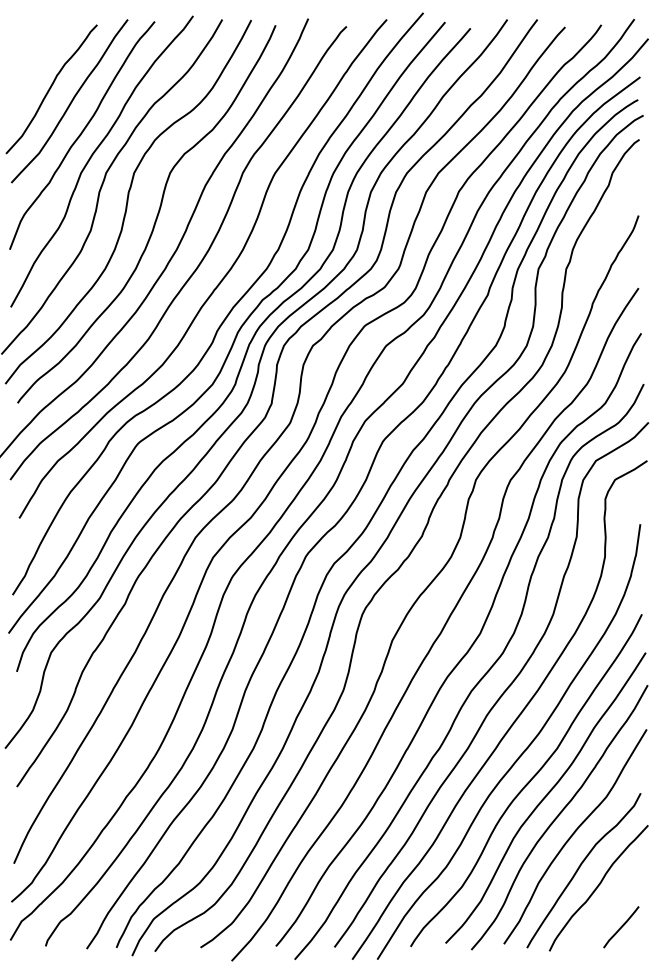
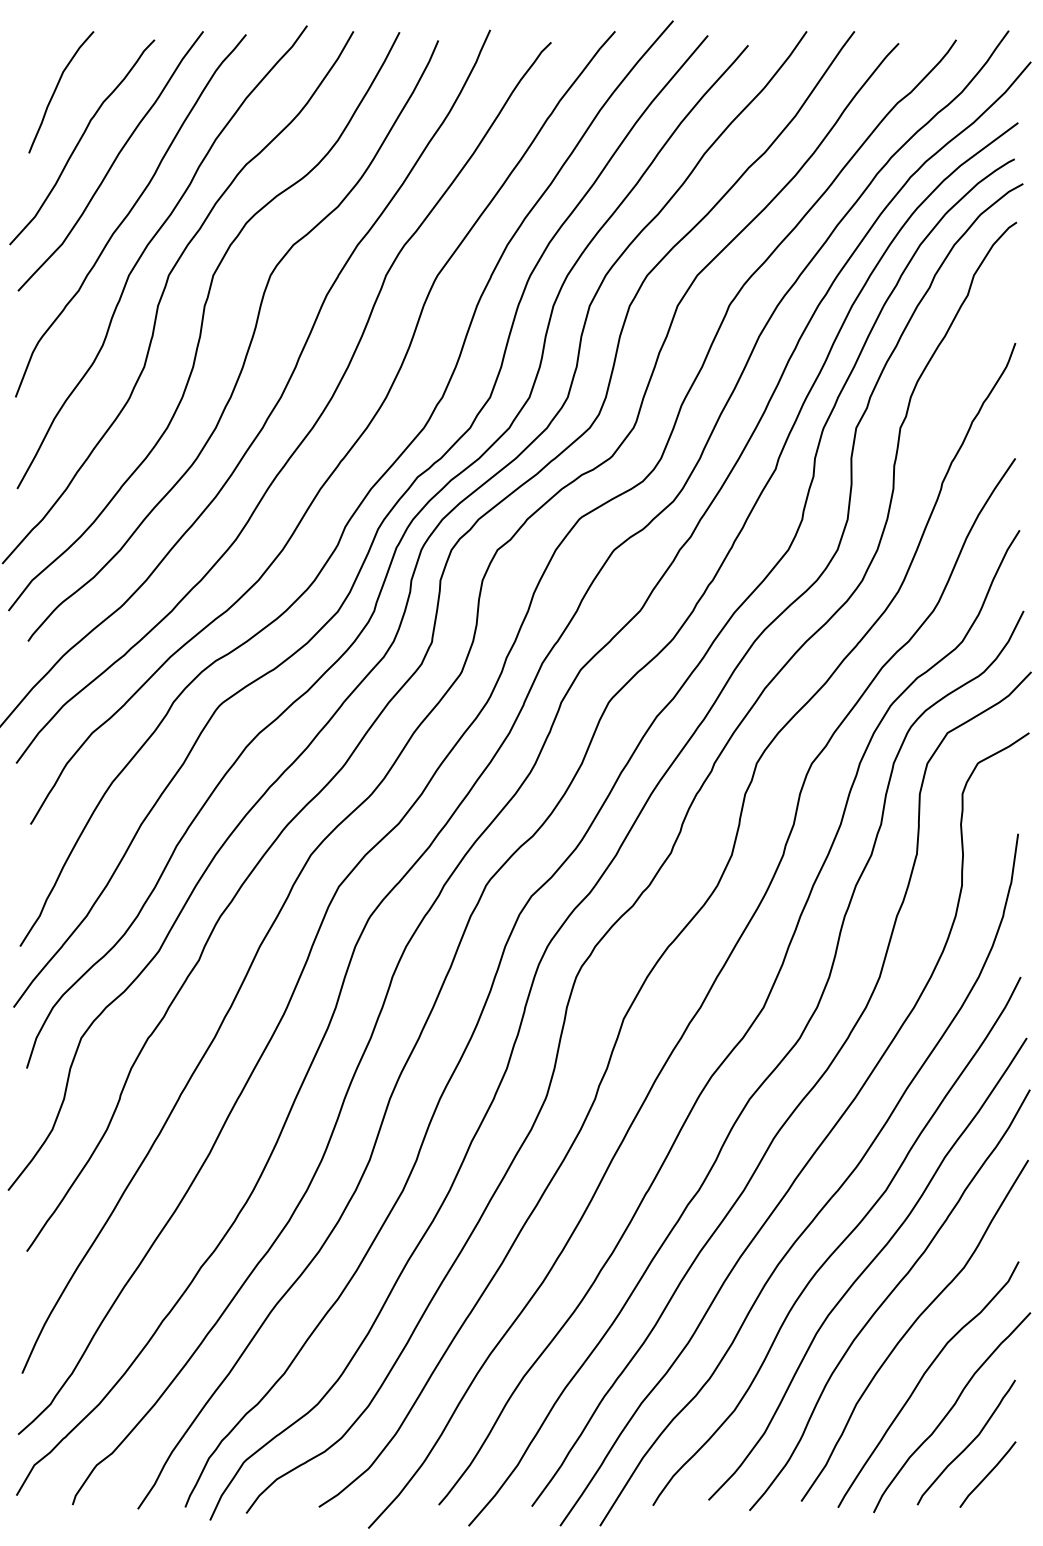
curve: (36, 55) -> (58, 88), added
curve: (609, 907) -> (969, 1443), added

